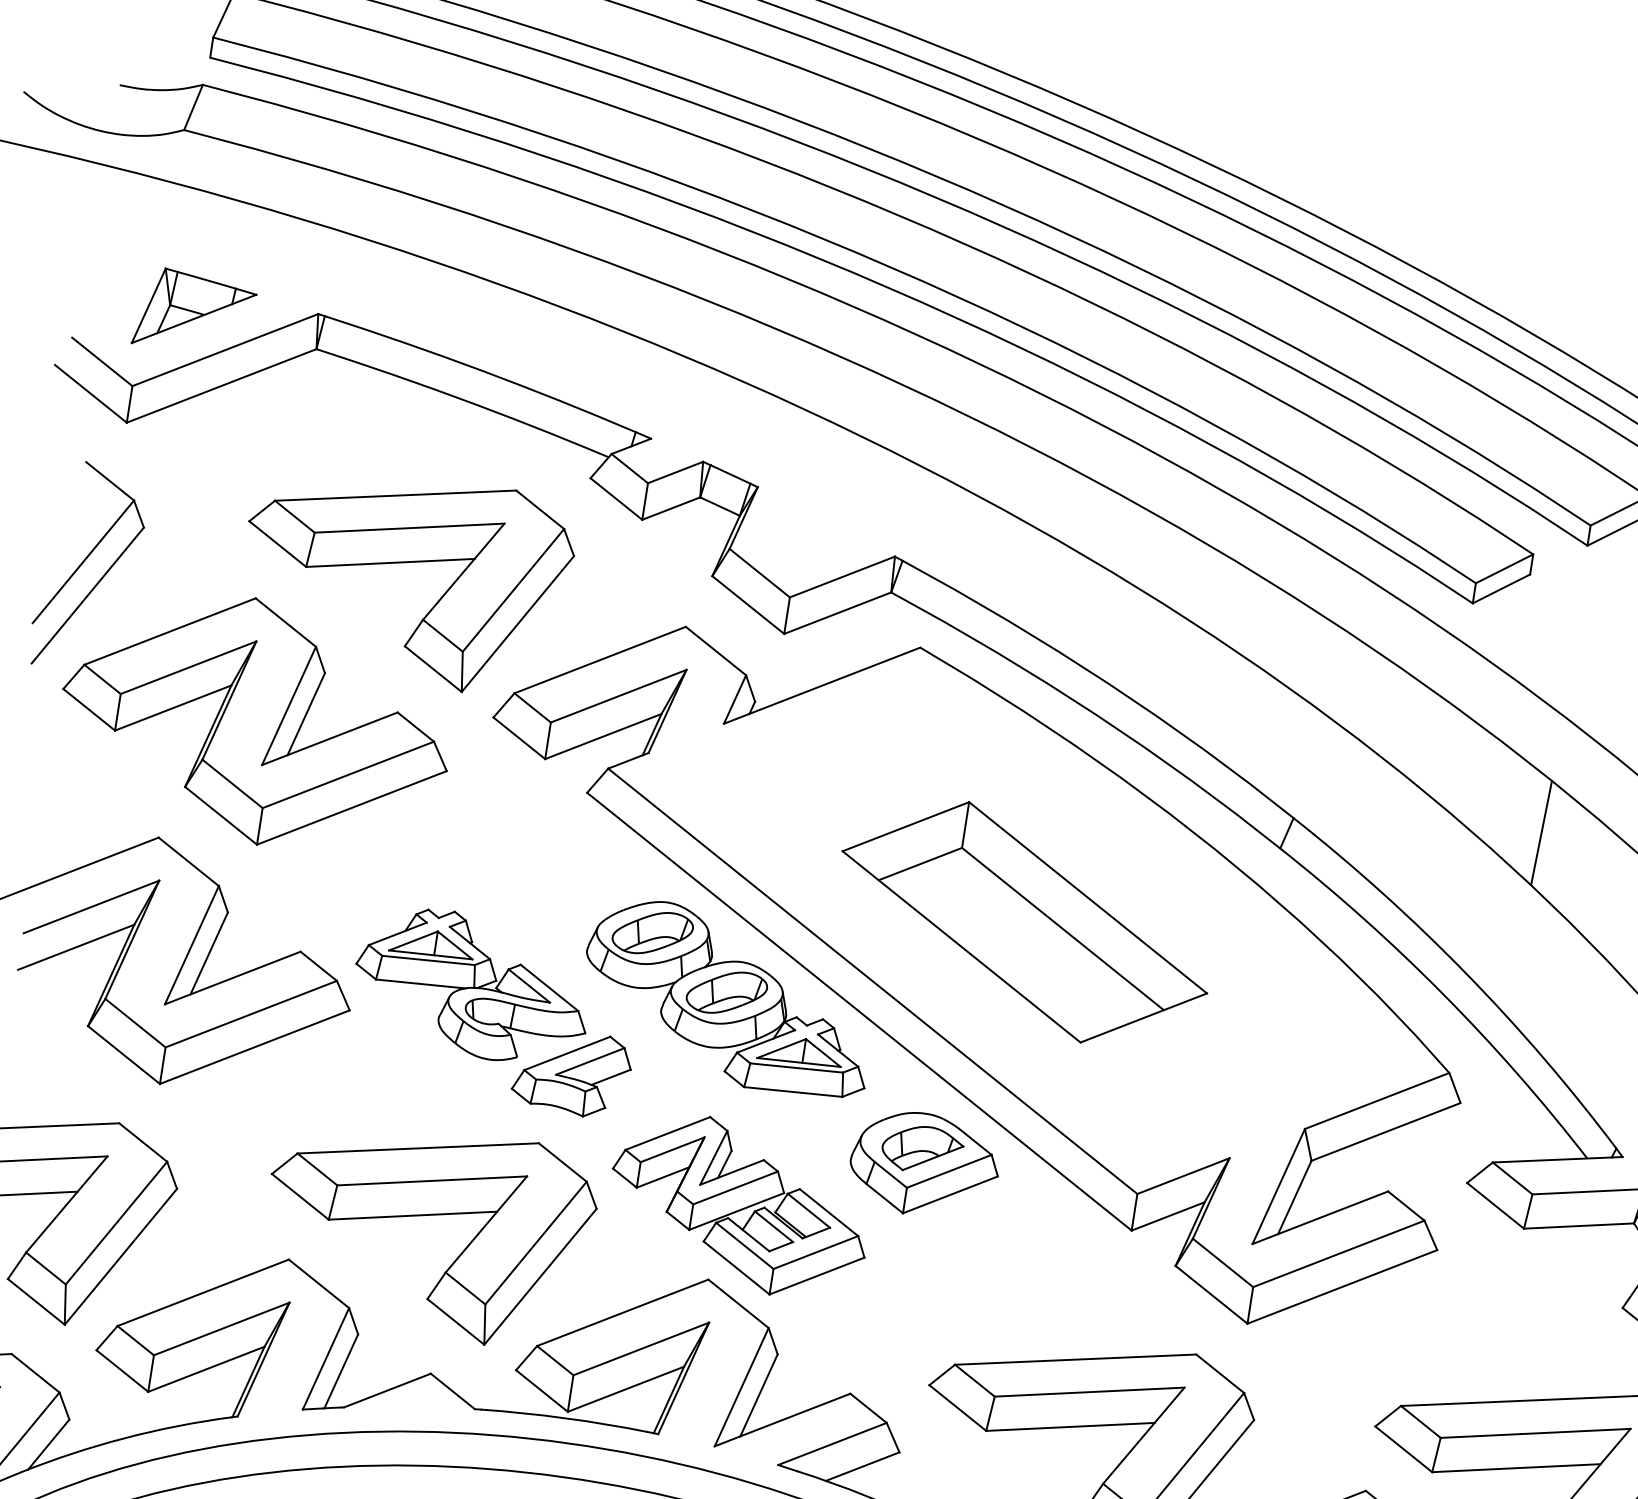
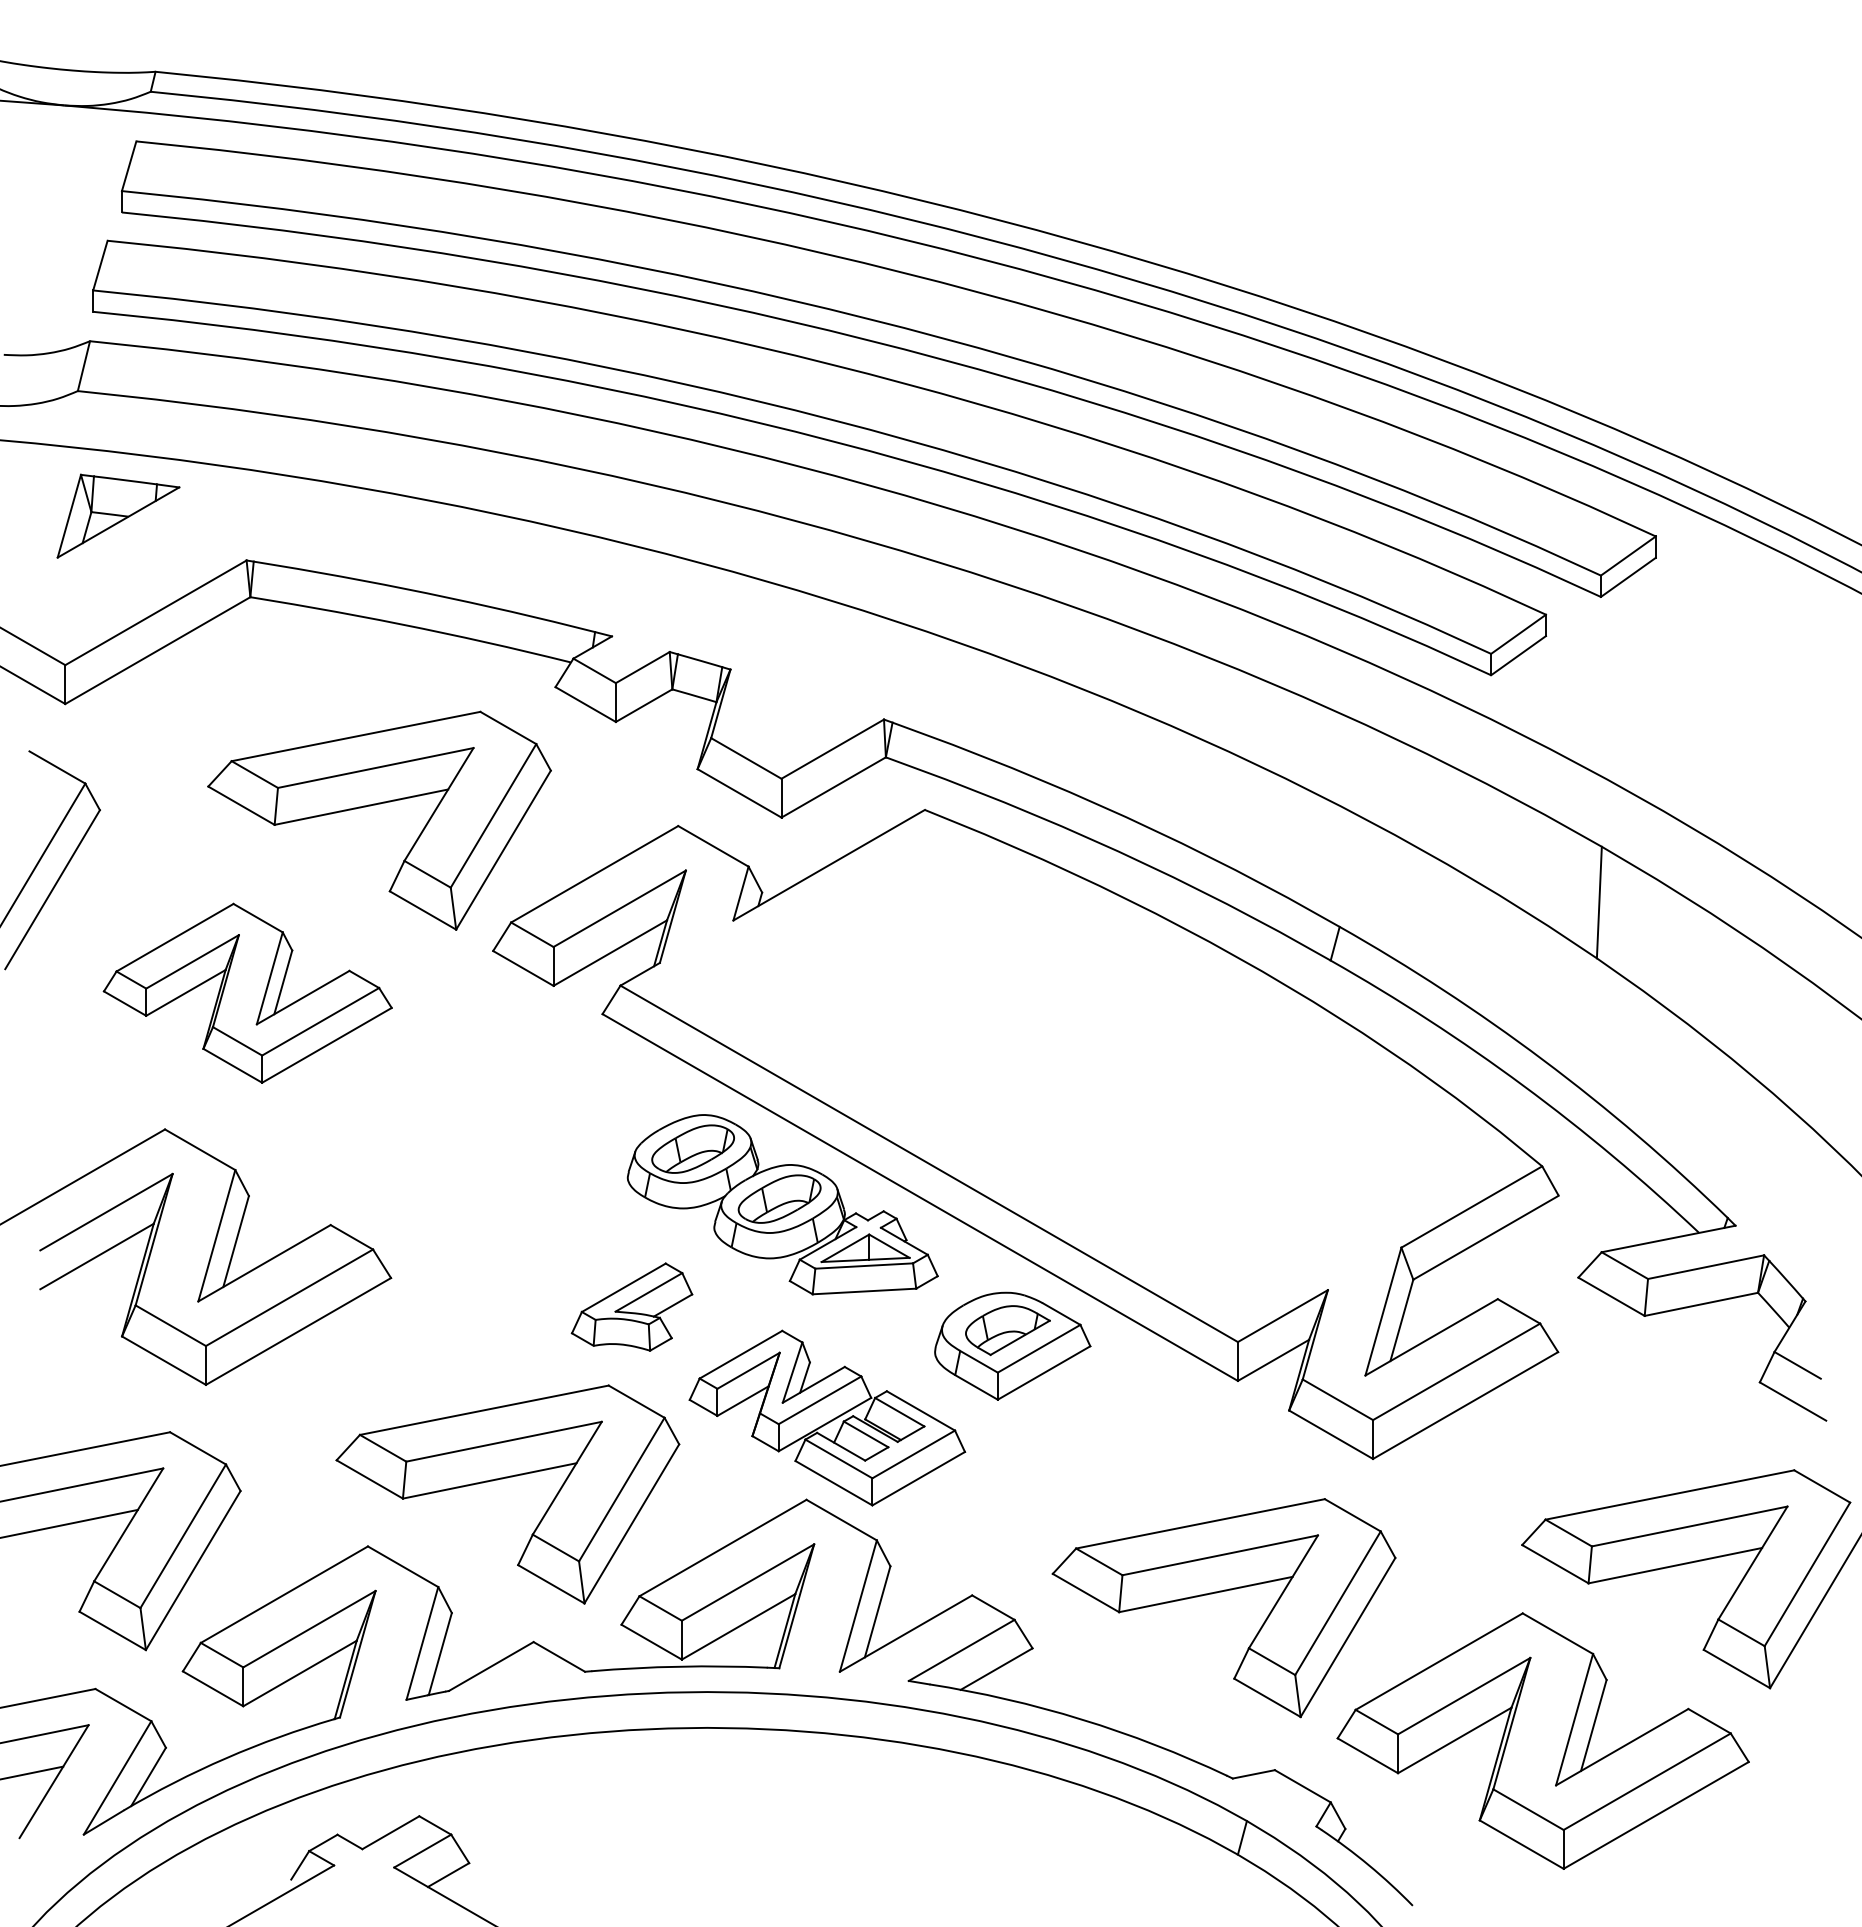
part: (195, 312) -> (118, 515), moved
part: (256, 721) -> (247, 993), size x0.7
part: (1024, 922) -> (1077, 1078), removed
part: (472, 985) -> (514, 1232), removed

